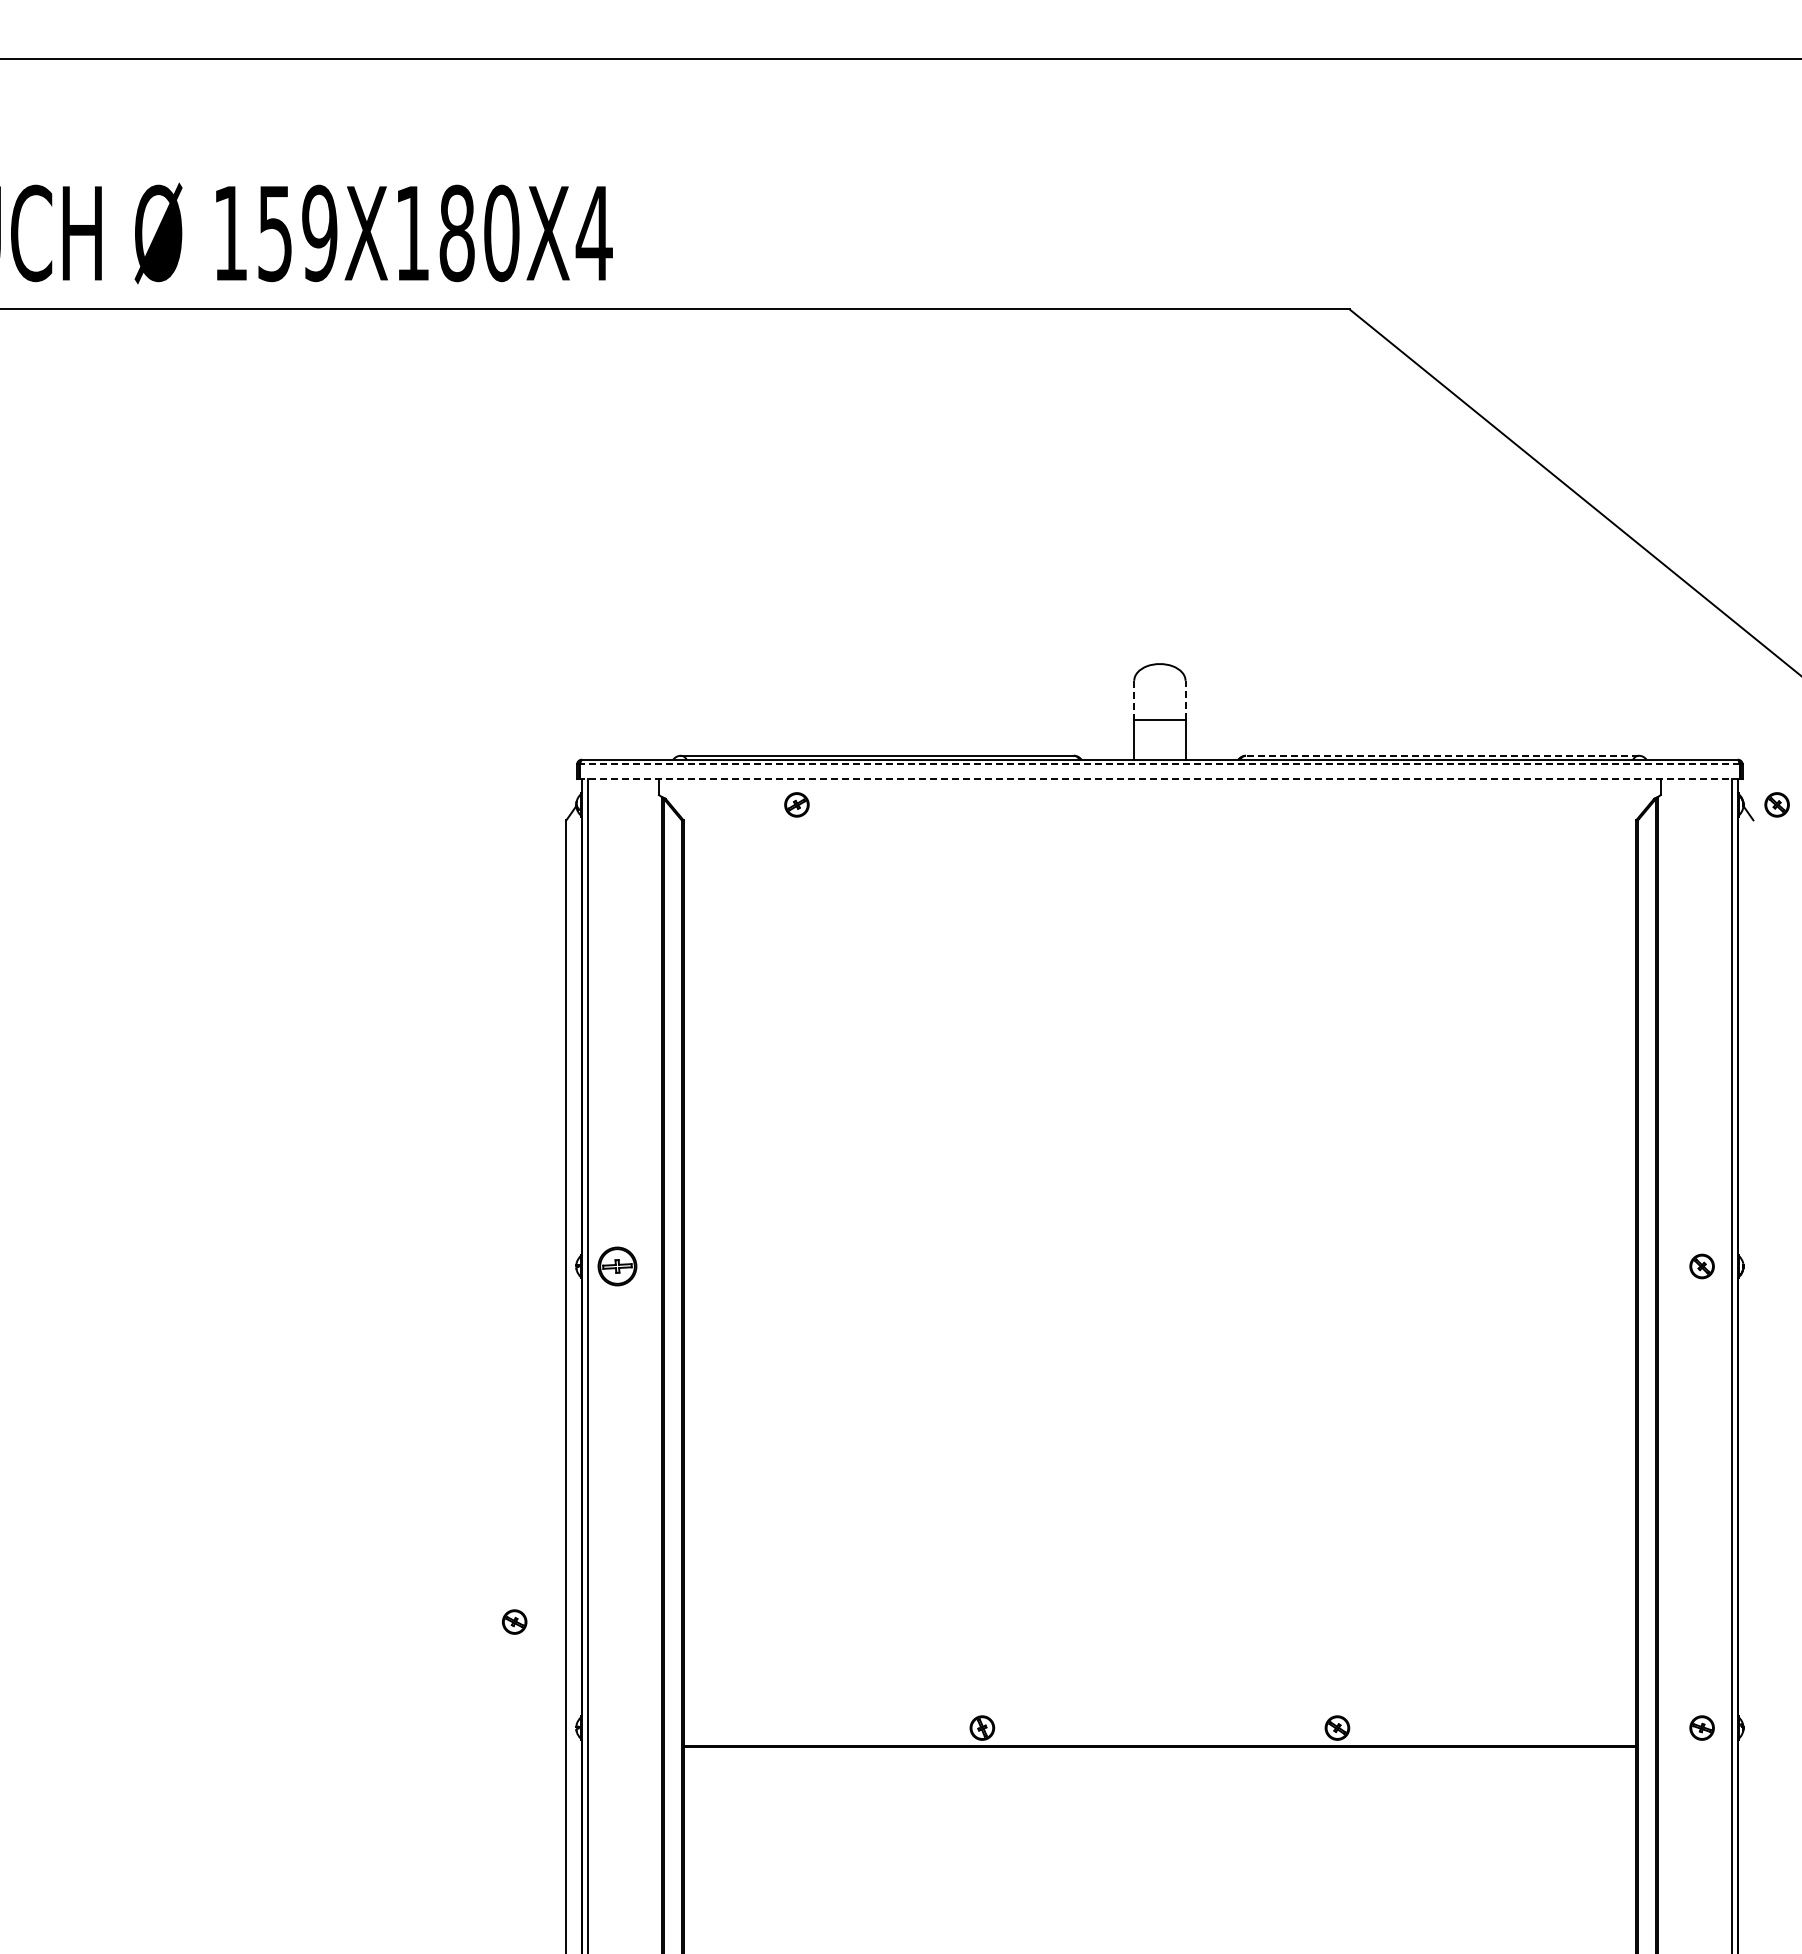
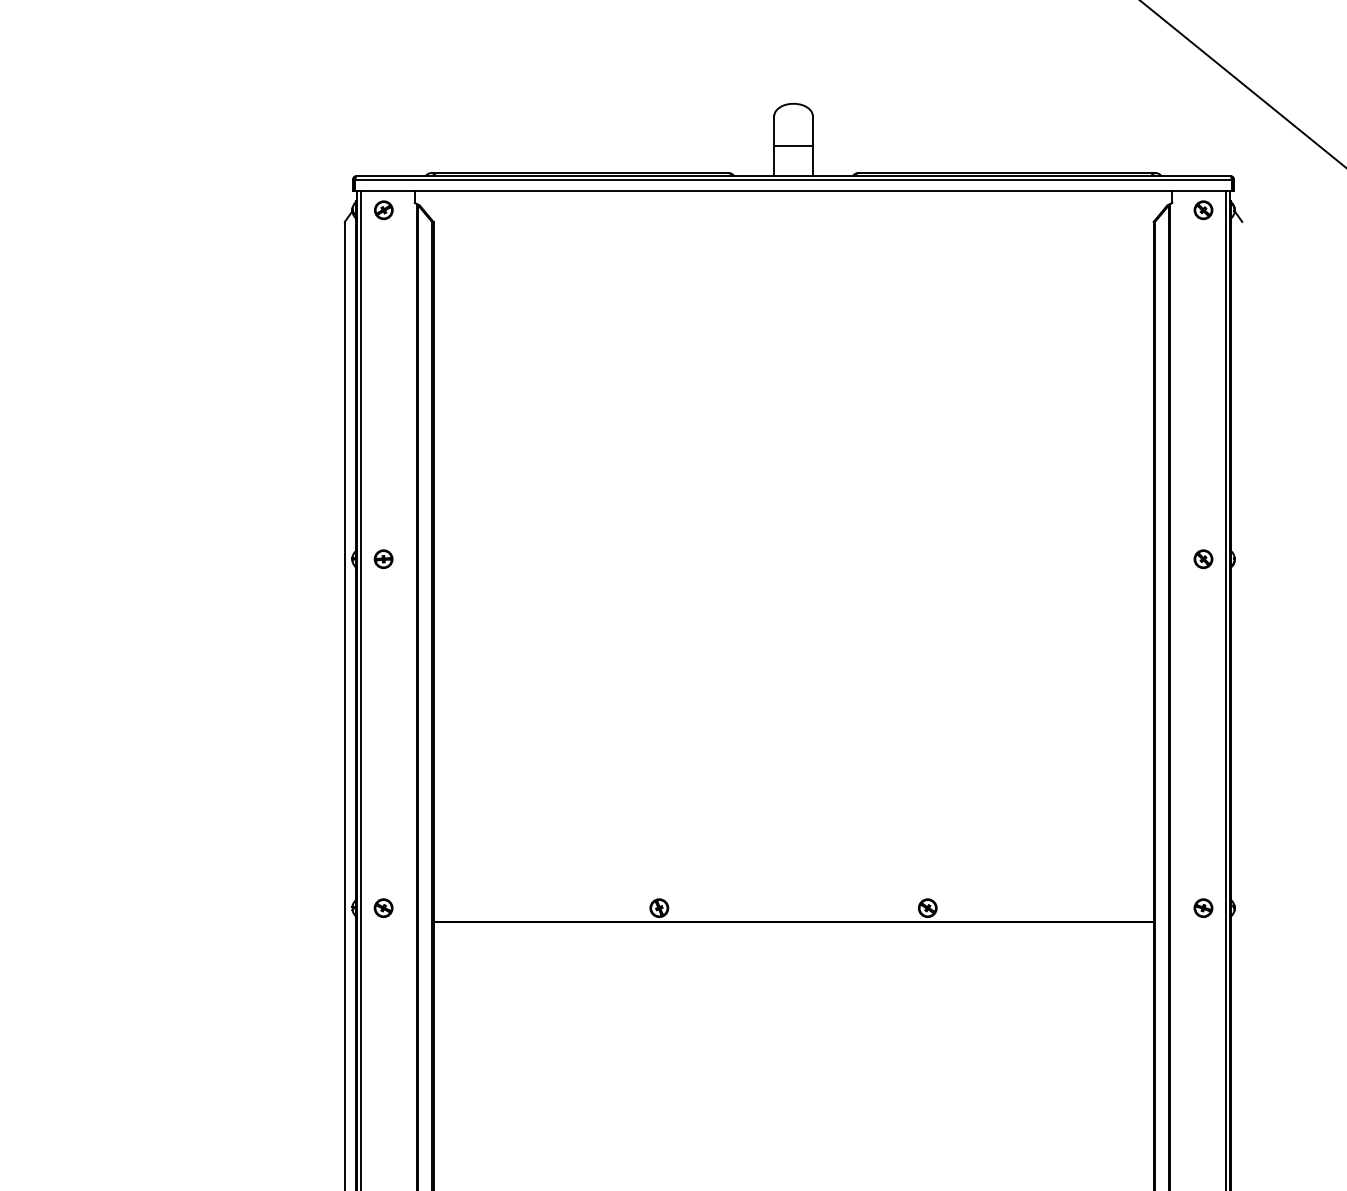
line: (1134, 700) -> (774, 131), dashed -> solid
line: (1185, 700) -> (812, 131), dashed -> solid
line: (1441, 755) -> (1006, 172), dashed -> solid
line: (1159, 764) -> (793, 179), dashed -> solid
line: (1159, 779) -> (793, 191), dashed -> solid
part: (796, 804) -> (383, 209), moved
part: (1776, 804) -> (1203, 209), moved
part: (617, 1266) -> (383, 559), size x0.62
part: (514, 1621) -> (383, 907), moved

